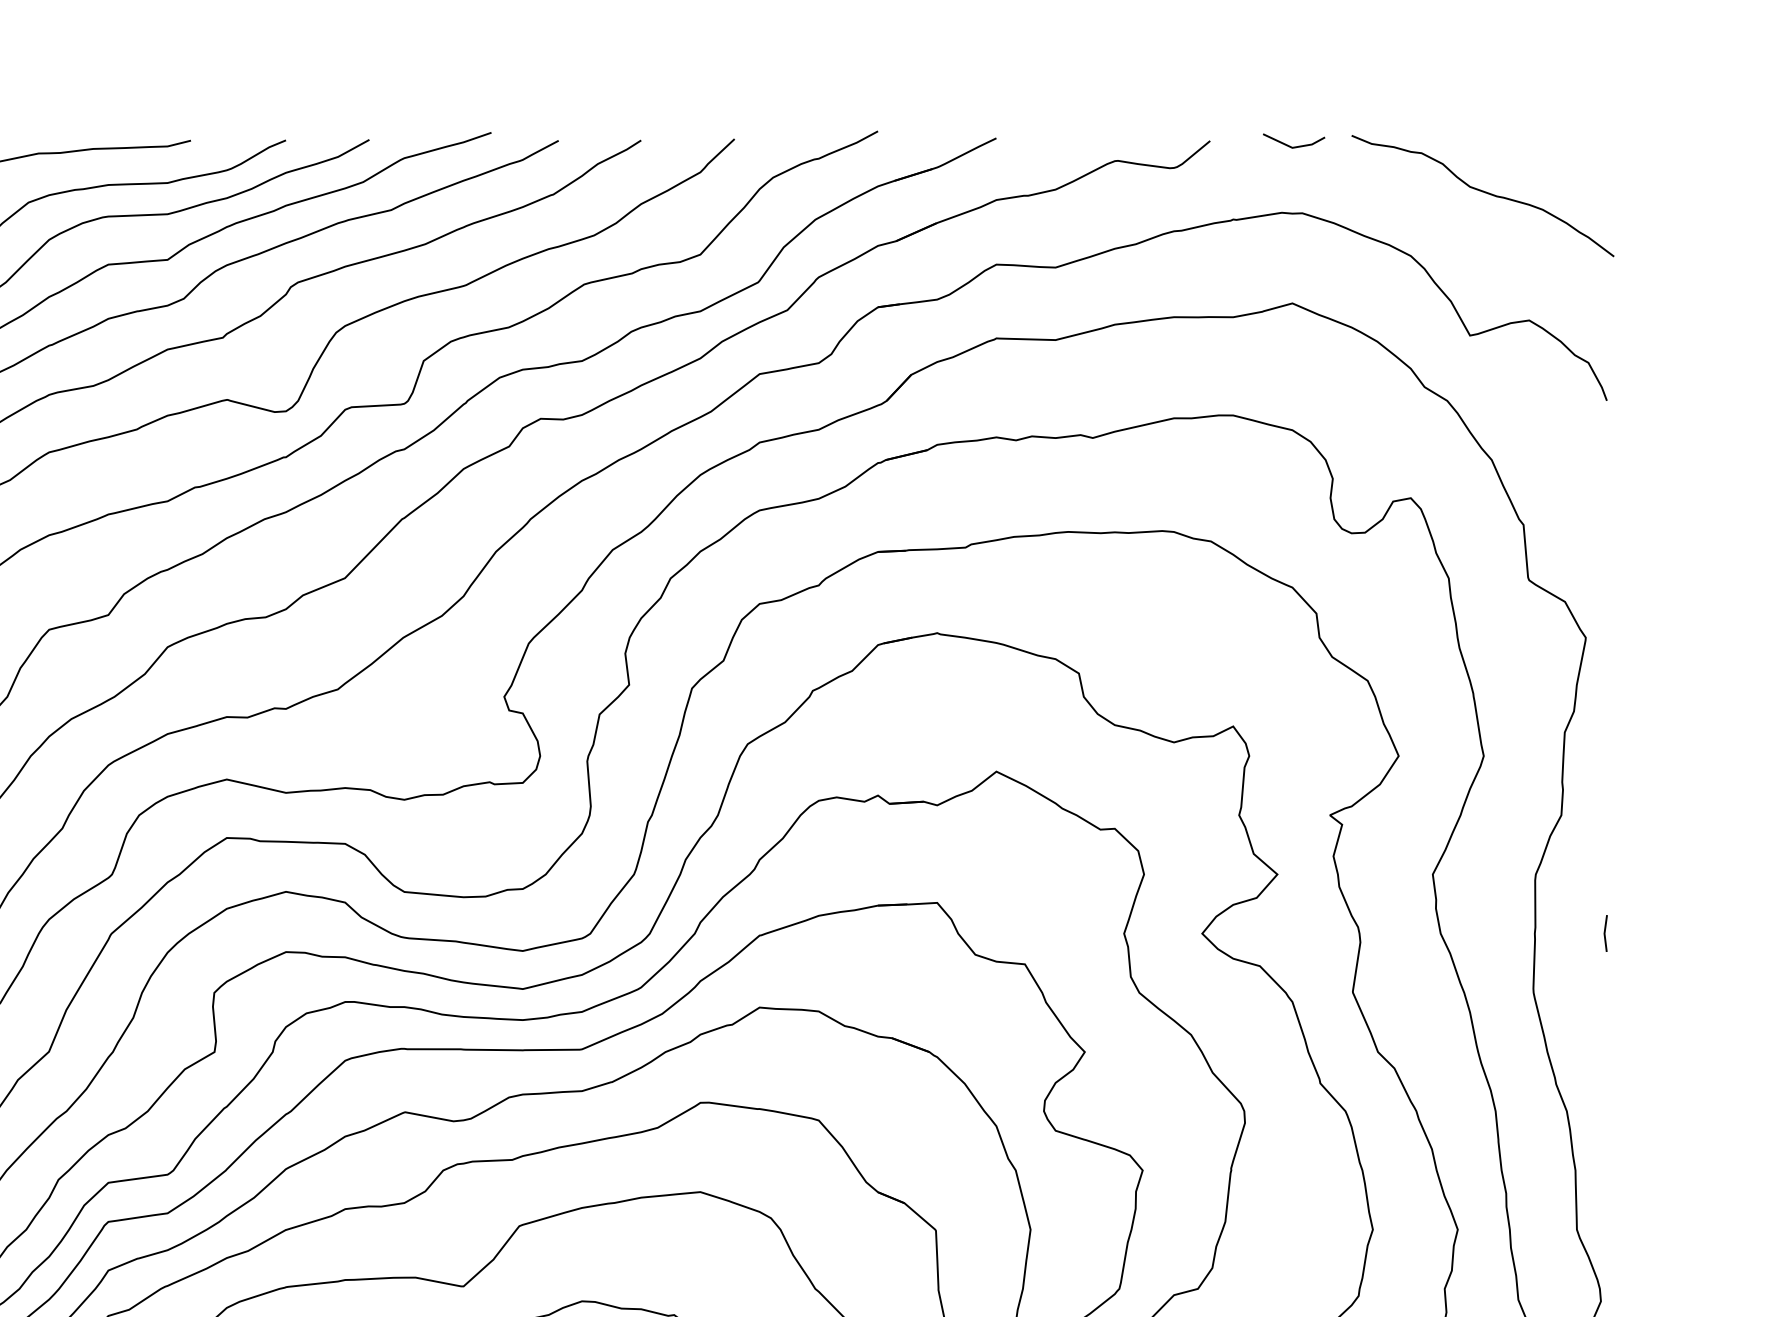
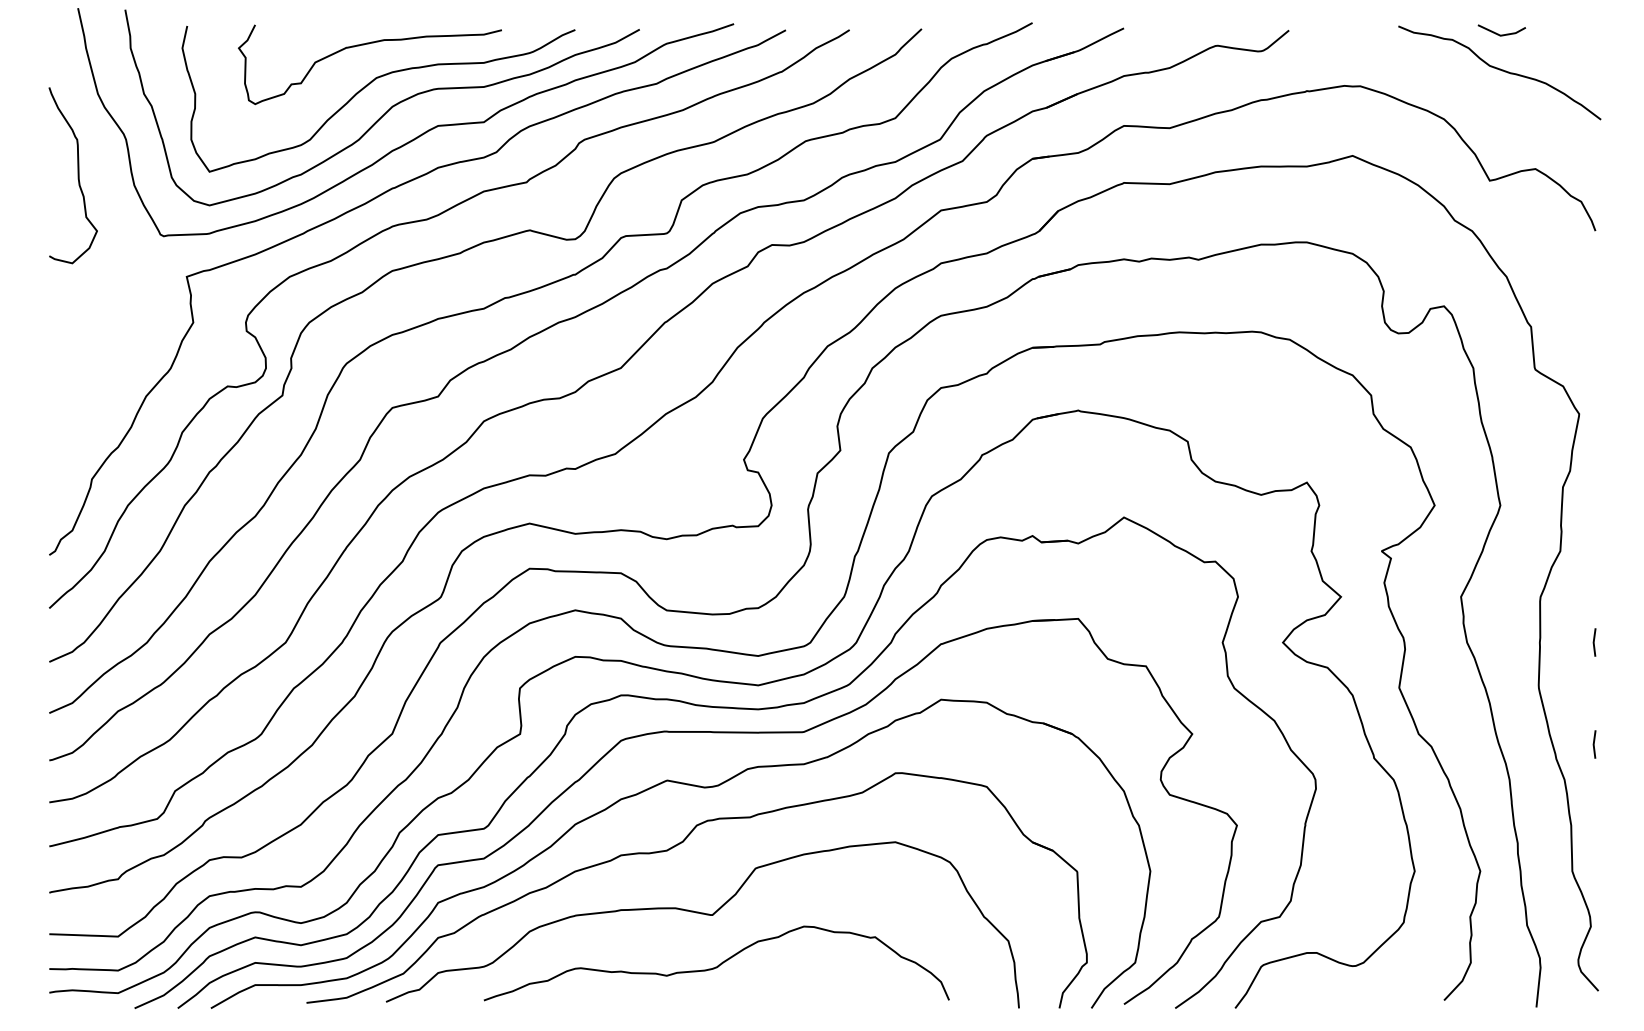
line: (1293, 146) -> (1501, 34), moved
line: (1605, 1065) -> (1594, 744), added

